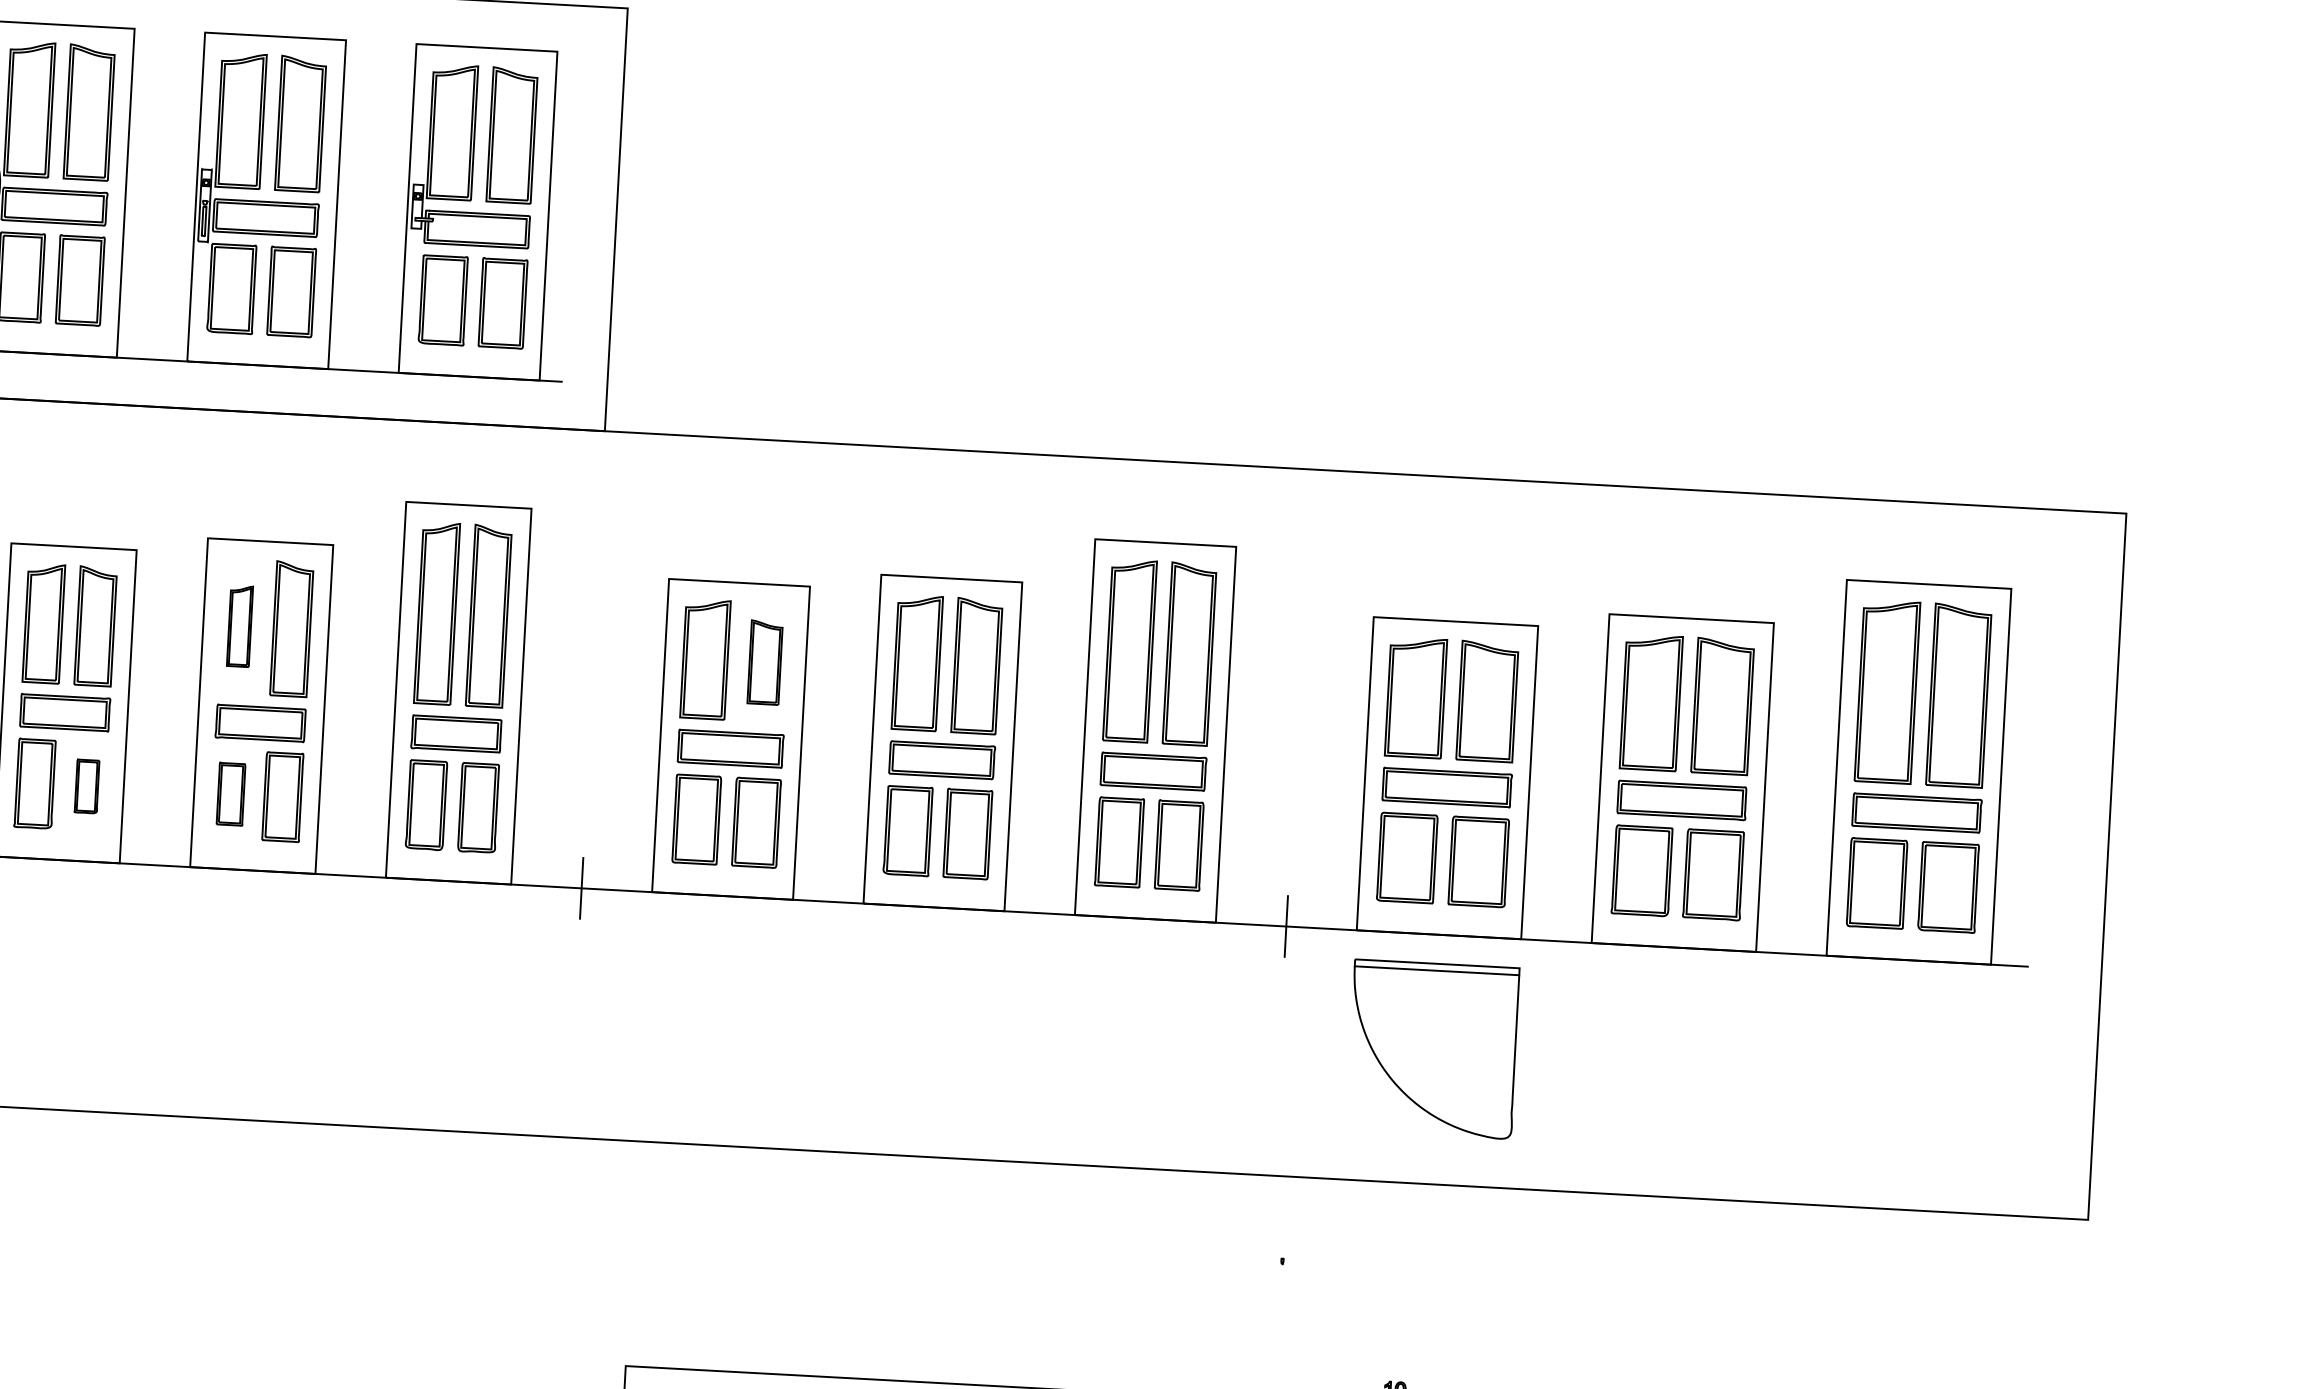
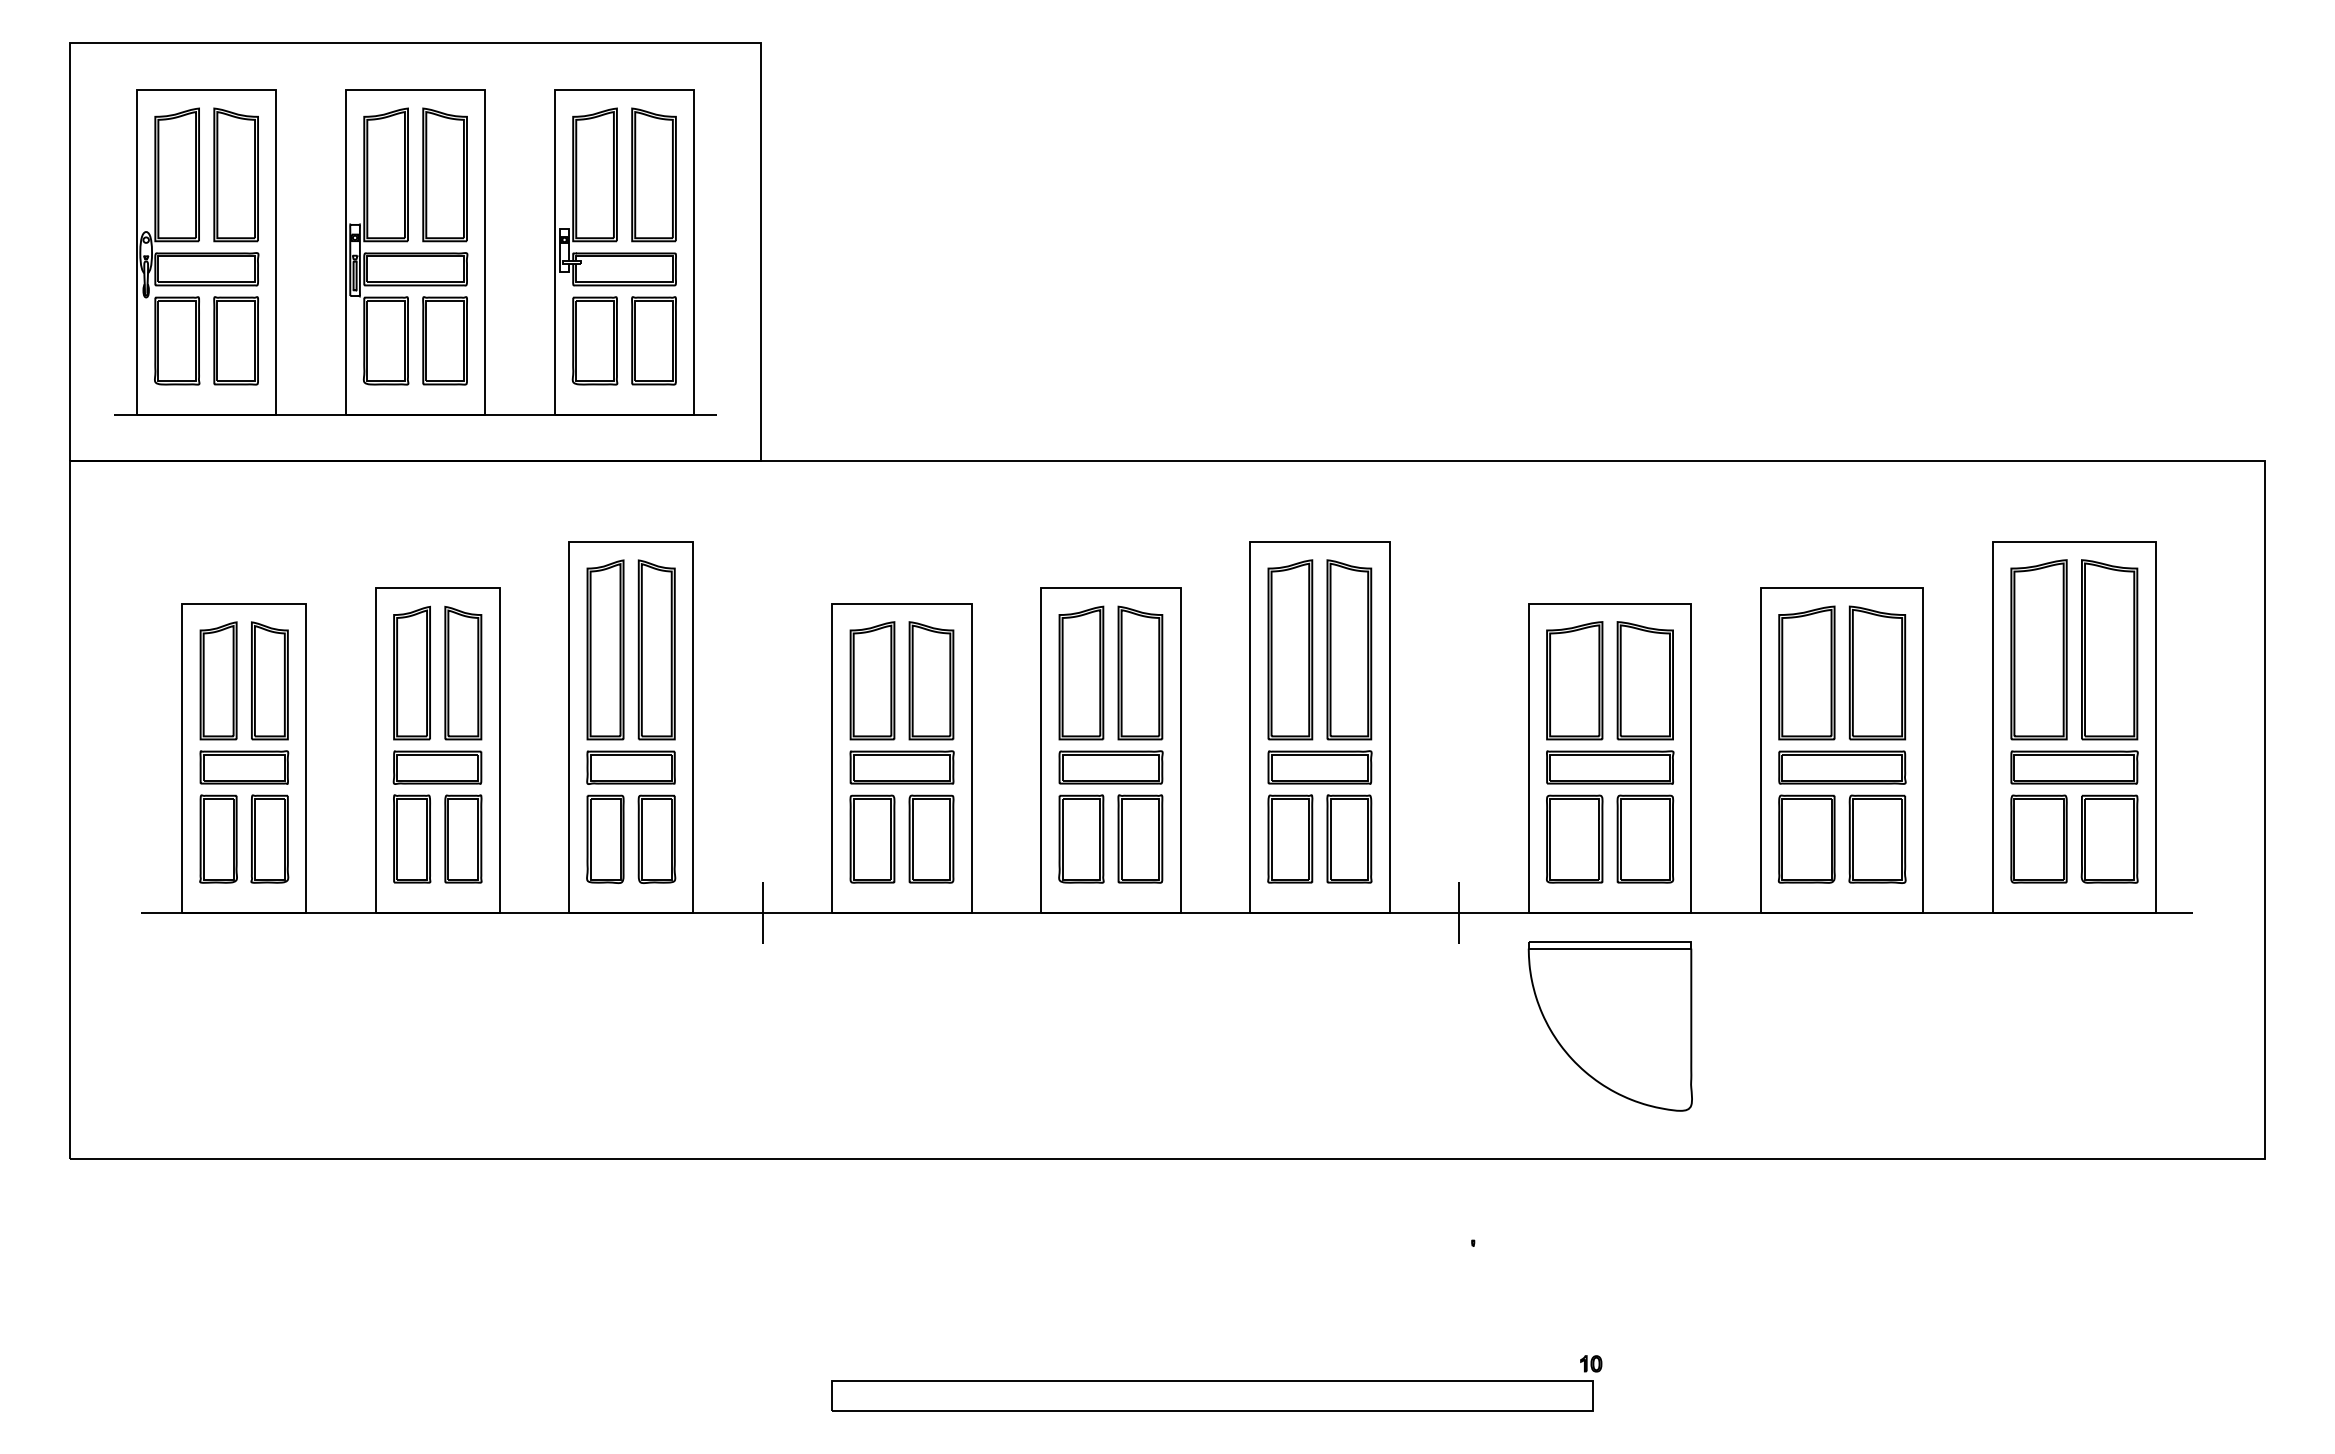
part: (239, 625) -> (411, 672), size x1.67
part: (765, 662) -> (931, 680), size x1.43
part: (86, 785) -> (269, 838), size x1.67
part: (231, 793) -> (412, 838), size x1.43

